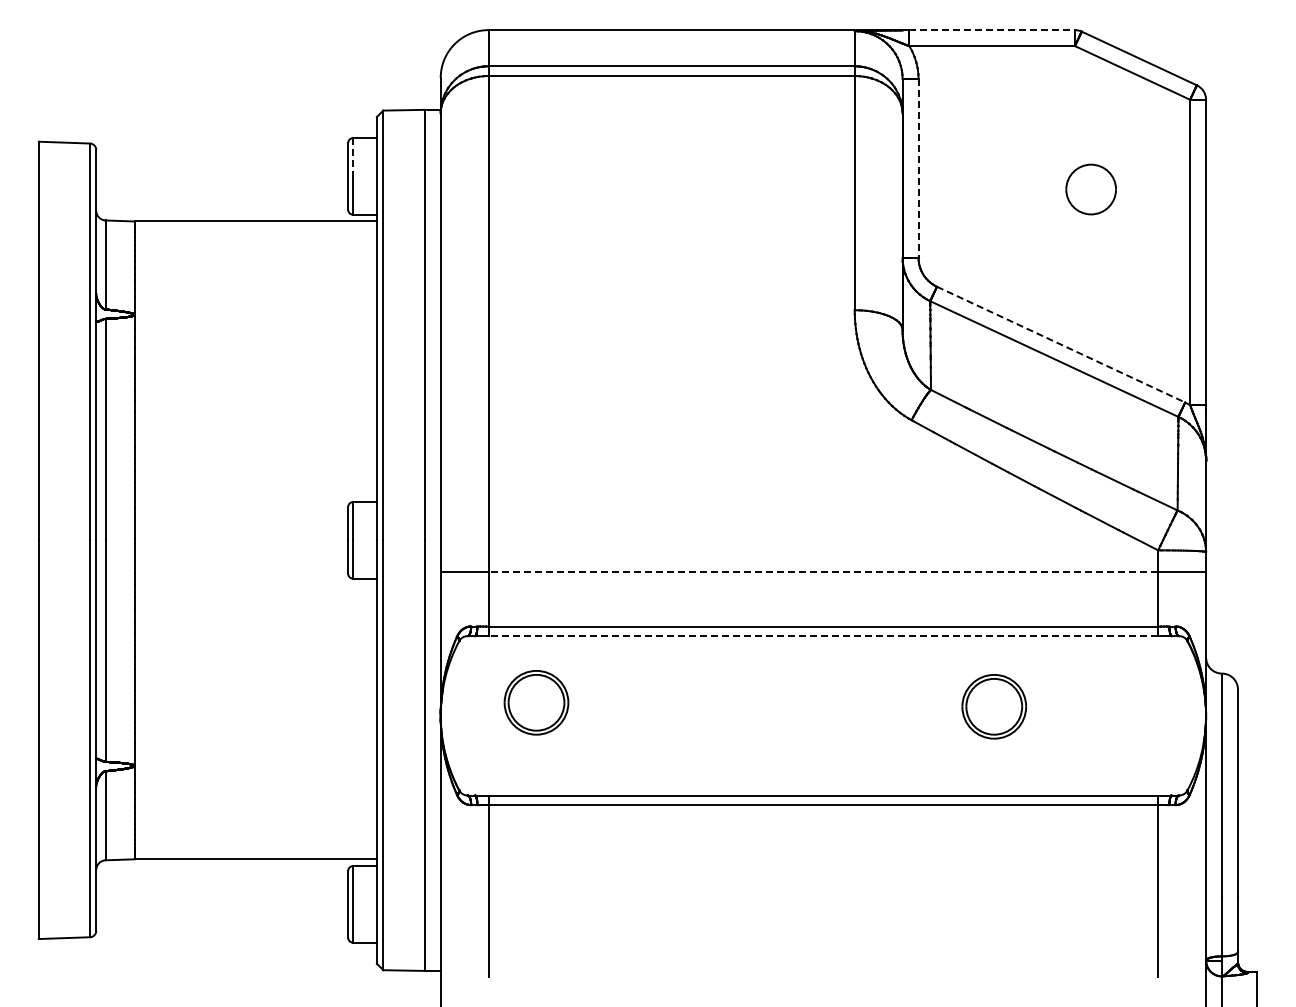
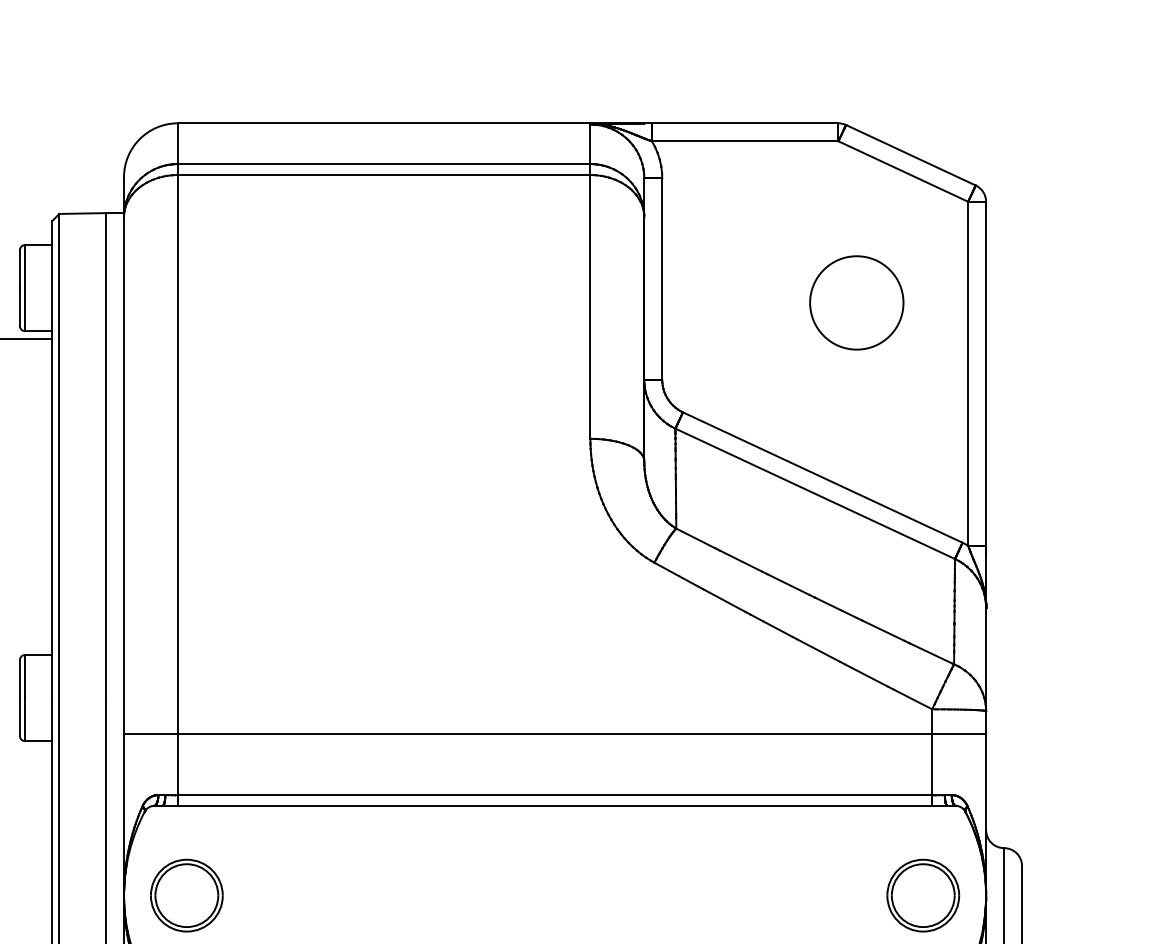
line: (992, 30) -> (745, 123), dashed -> solid
line: (353, 157) -> (25, 266), dashed -> solid
line: (918, 168) -> (662, 279), dashed -> solid
part: (1090, 189) -> (855, 302), size x1.67
line: (1061, 344) -> (823, 477), dashed -> solid
line: (823, 572) -> (555, 734), dashed -> solid
line: (823, 636) -> (555, 806), dashed -> solid
part: (536, 702) -> (186, 895), moved
part: (994, 706) -> (923, 895), moved

